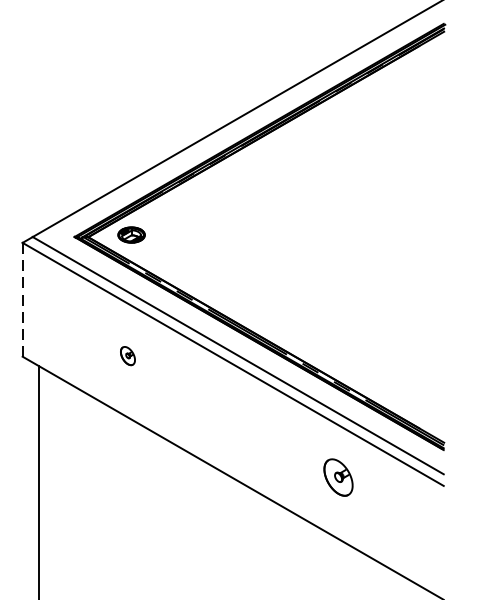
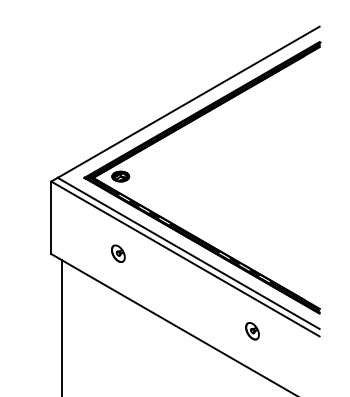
line: (22, 300) -> (51, 218), dashed -> solid
part: (128, 355) -> (118, 253), size x1.43
part: (338, 478) -> (252, 331), size x0.71

